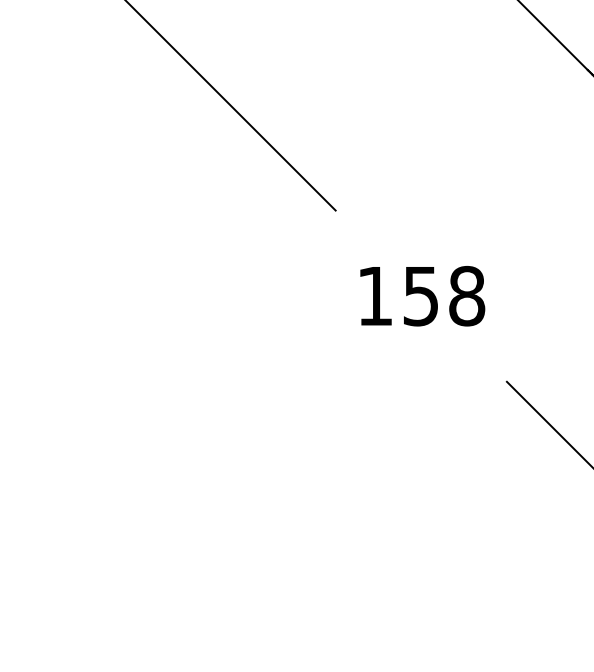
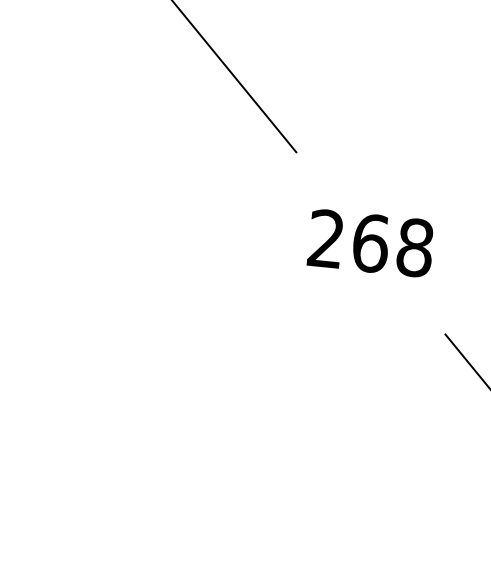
text: (398, 296) -> (348, 241), 158 -> 268

